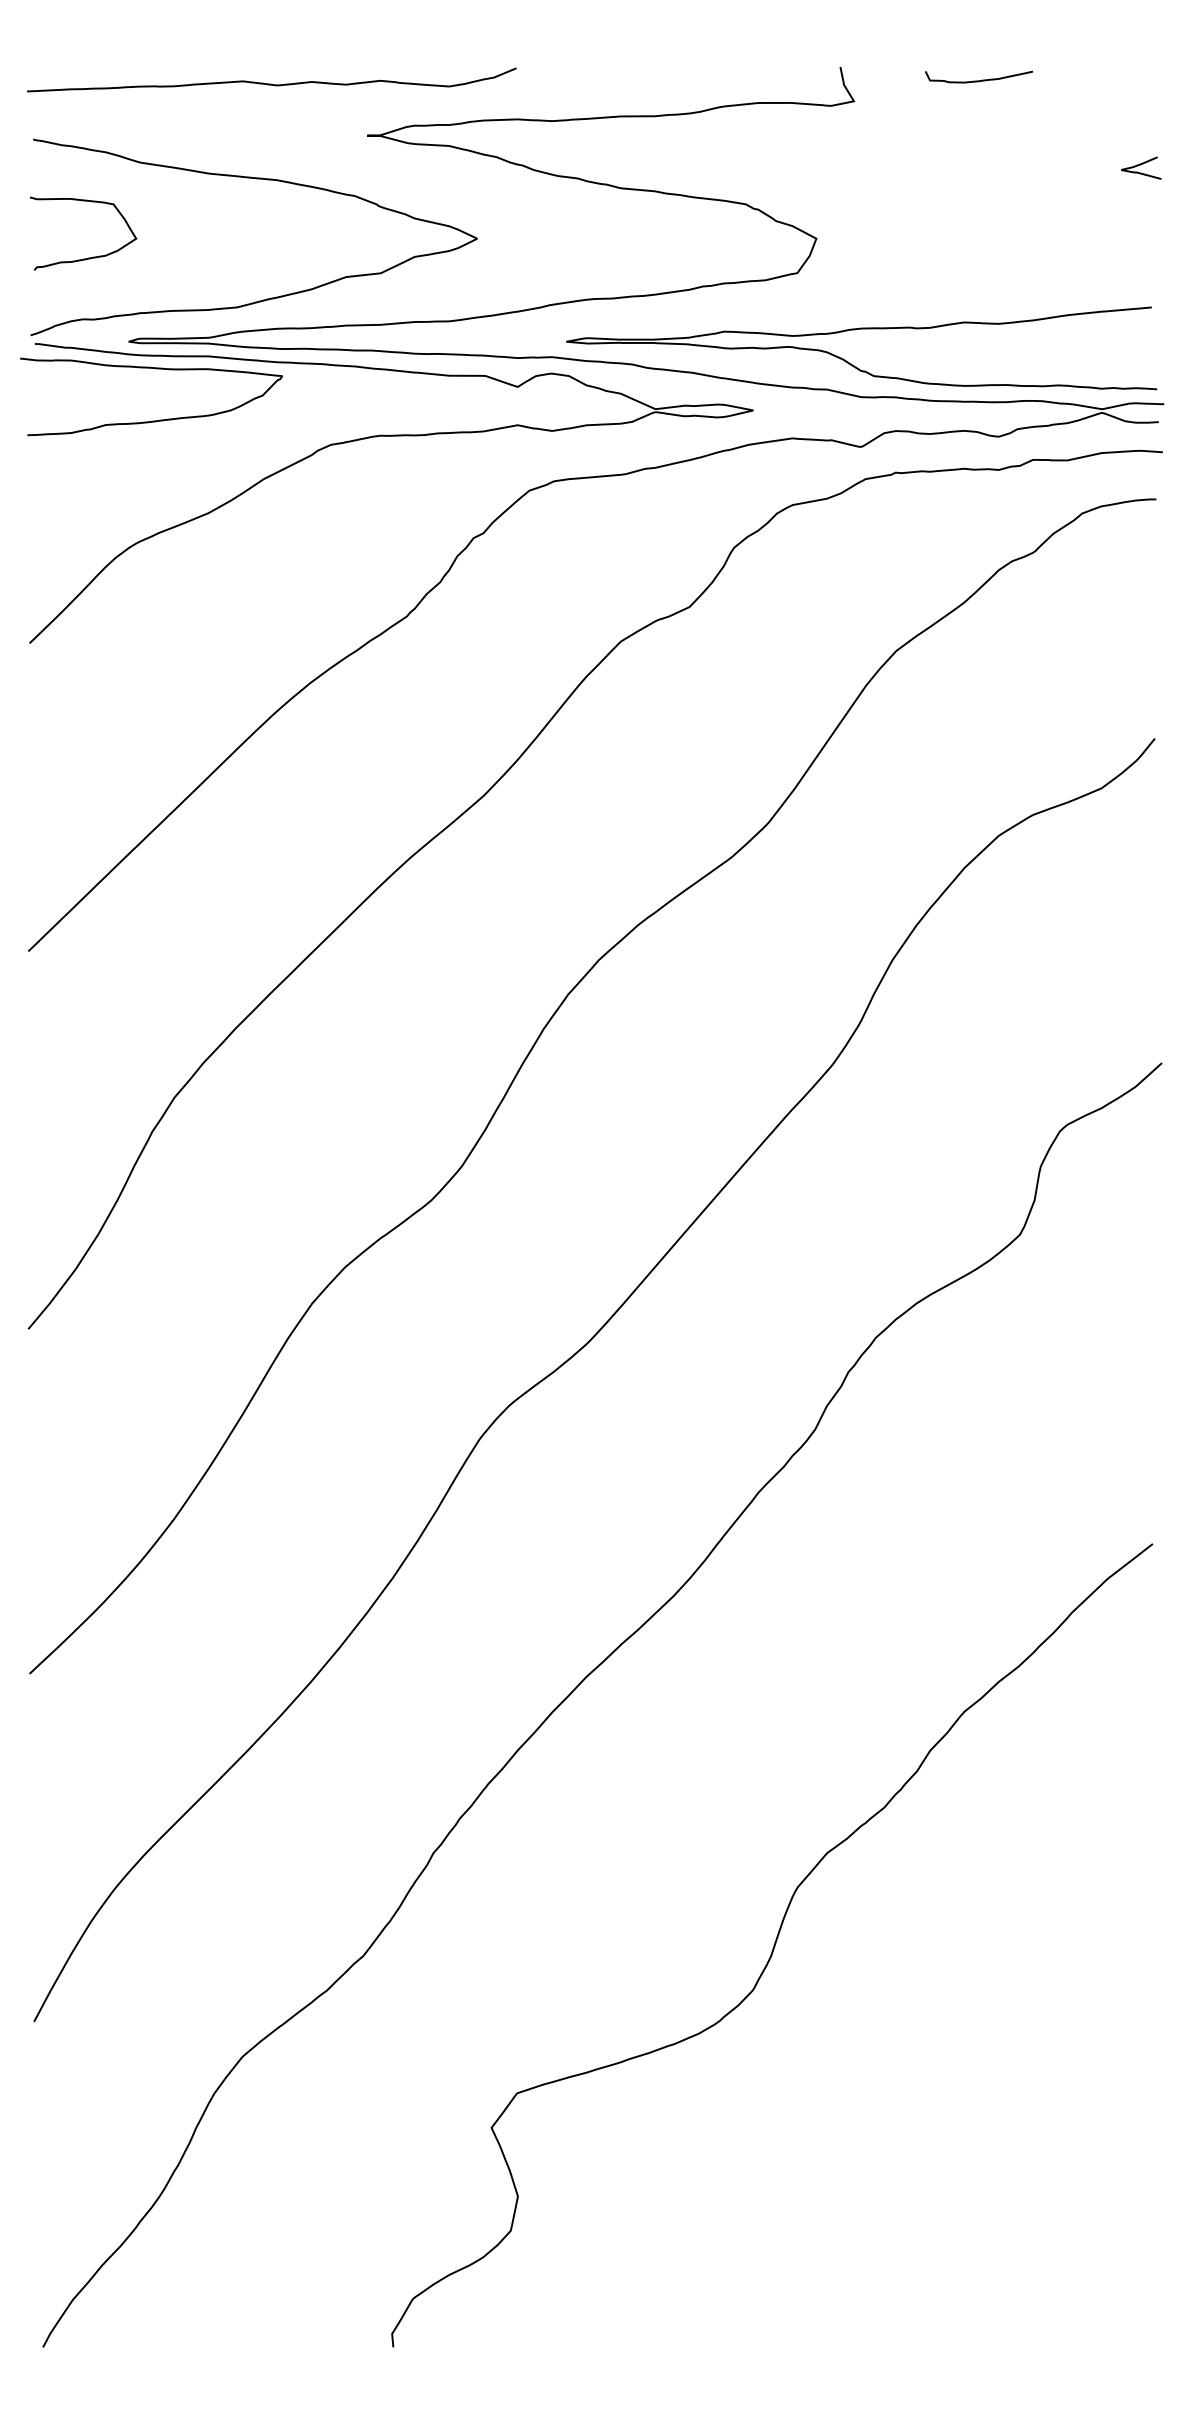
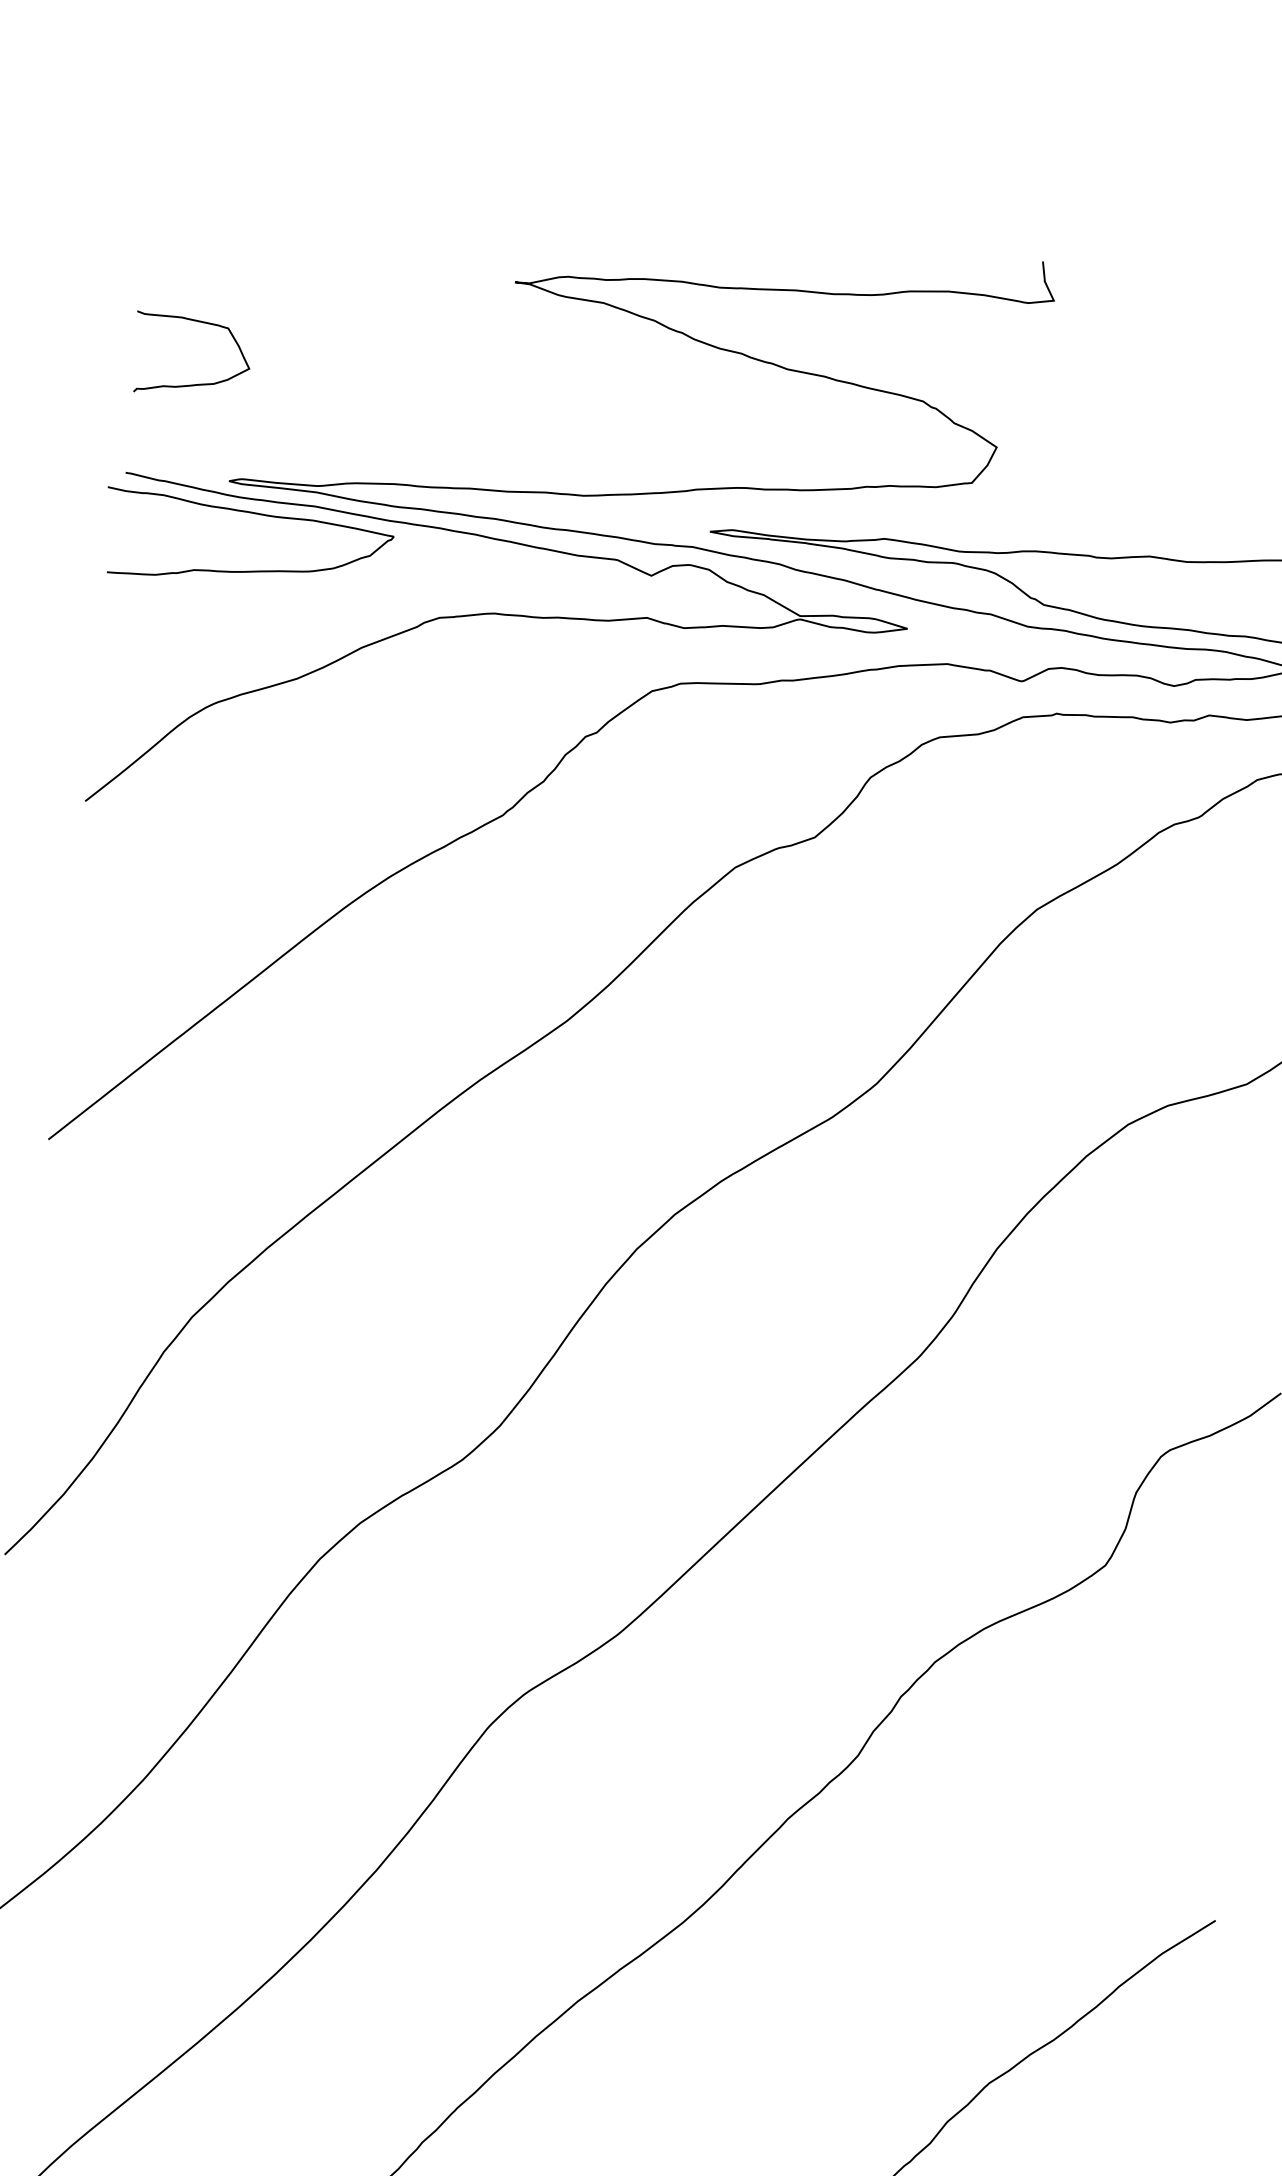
curve: (978, 80) -> (1193, 292), removed
curve: (271, 83) -> (415, 213), removed
curve: (255, 179) -> (387, 317), removed

